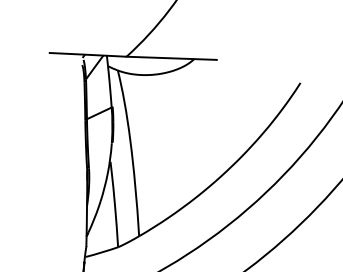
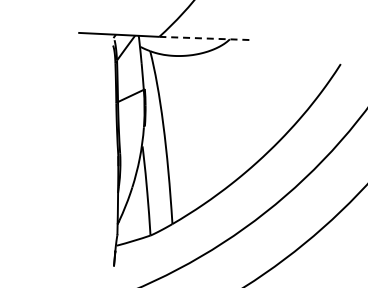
line: (171, 58) -> (206, 38), solid -> dashed

